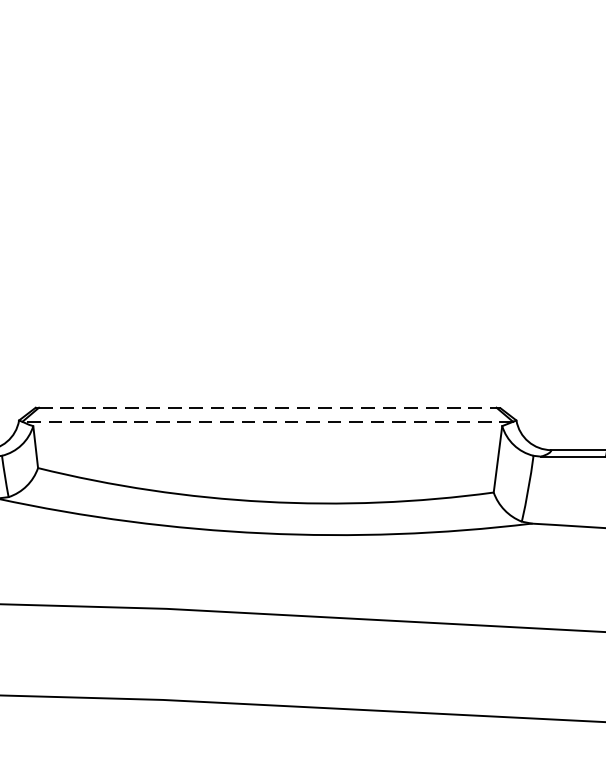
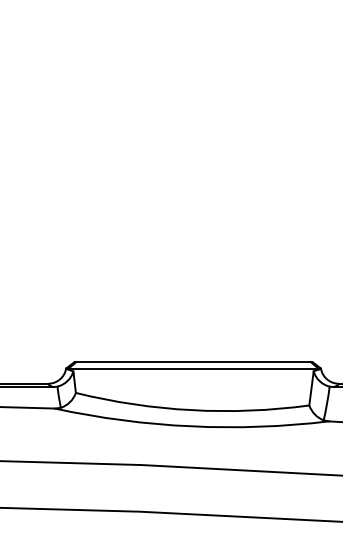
line: (269, 408) -> (194, 362), dashed -> solid
line: (267, 422) -> (193, 369), dashed -> solid

